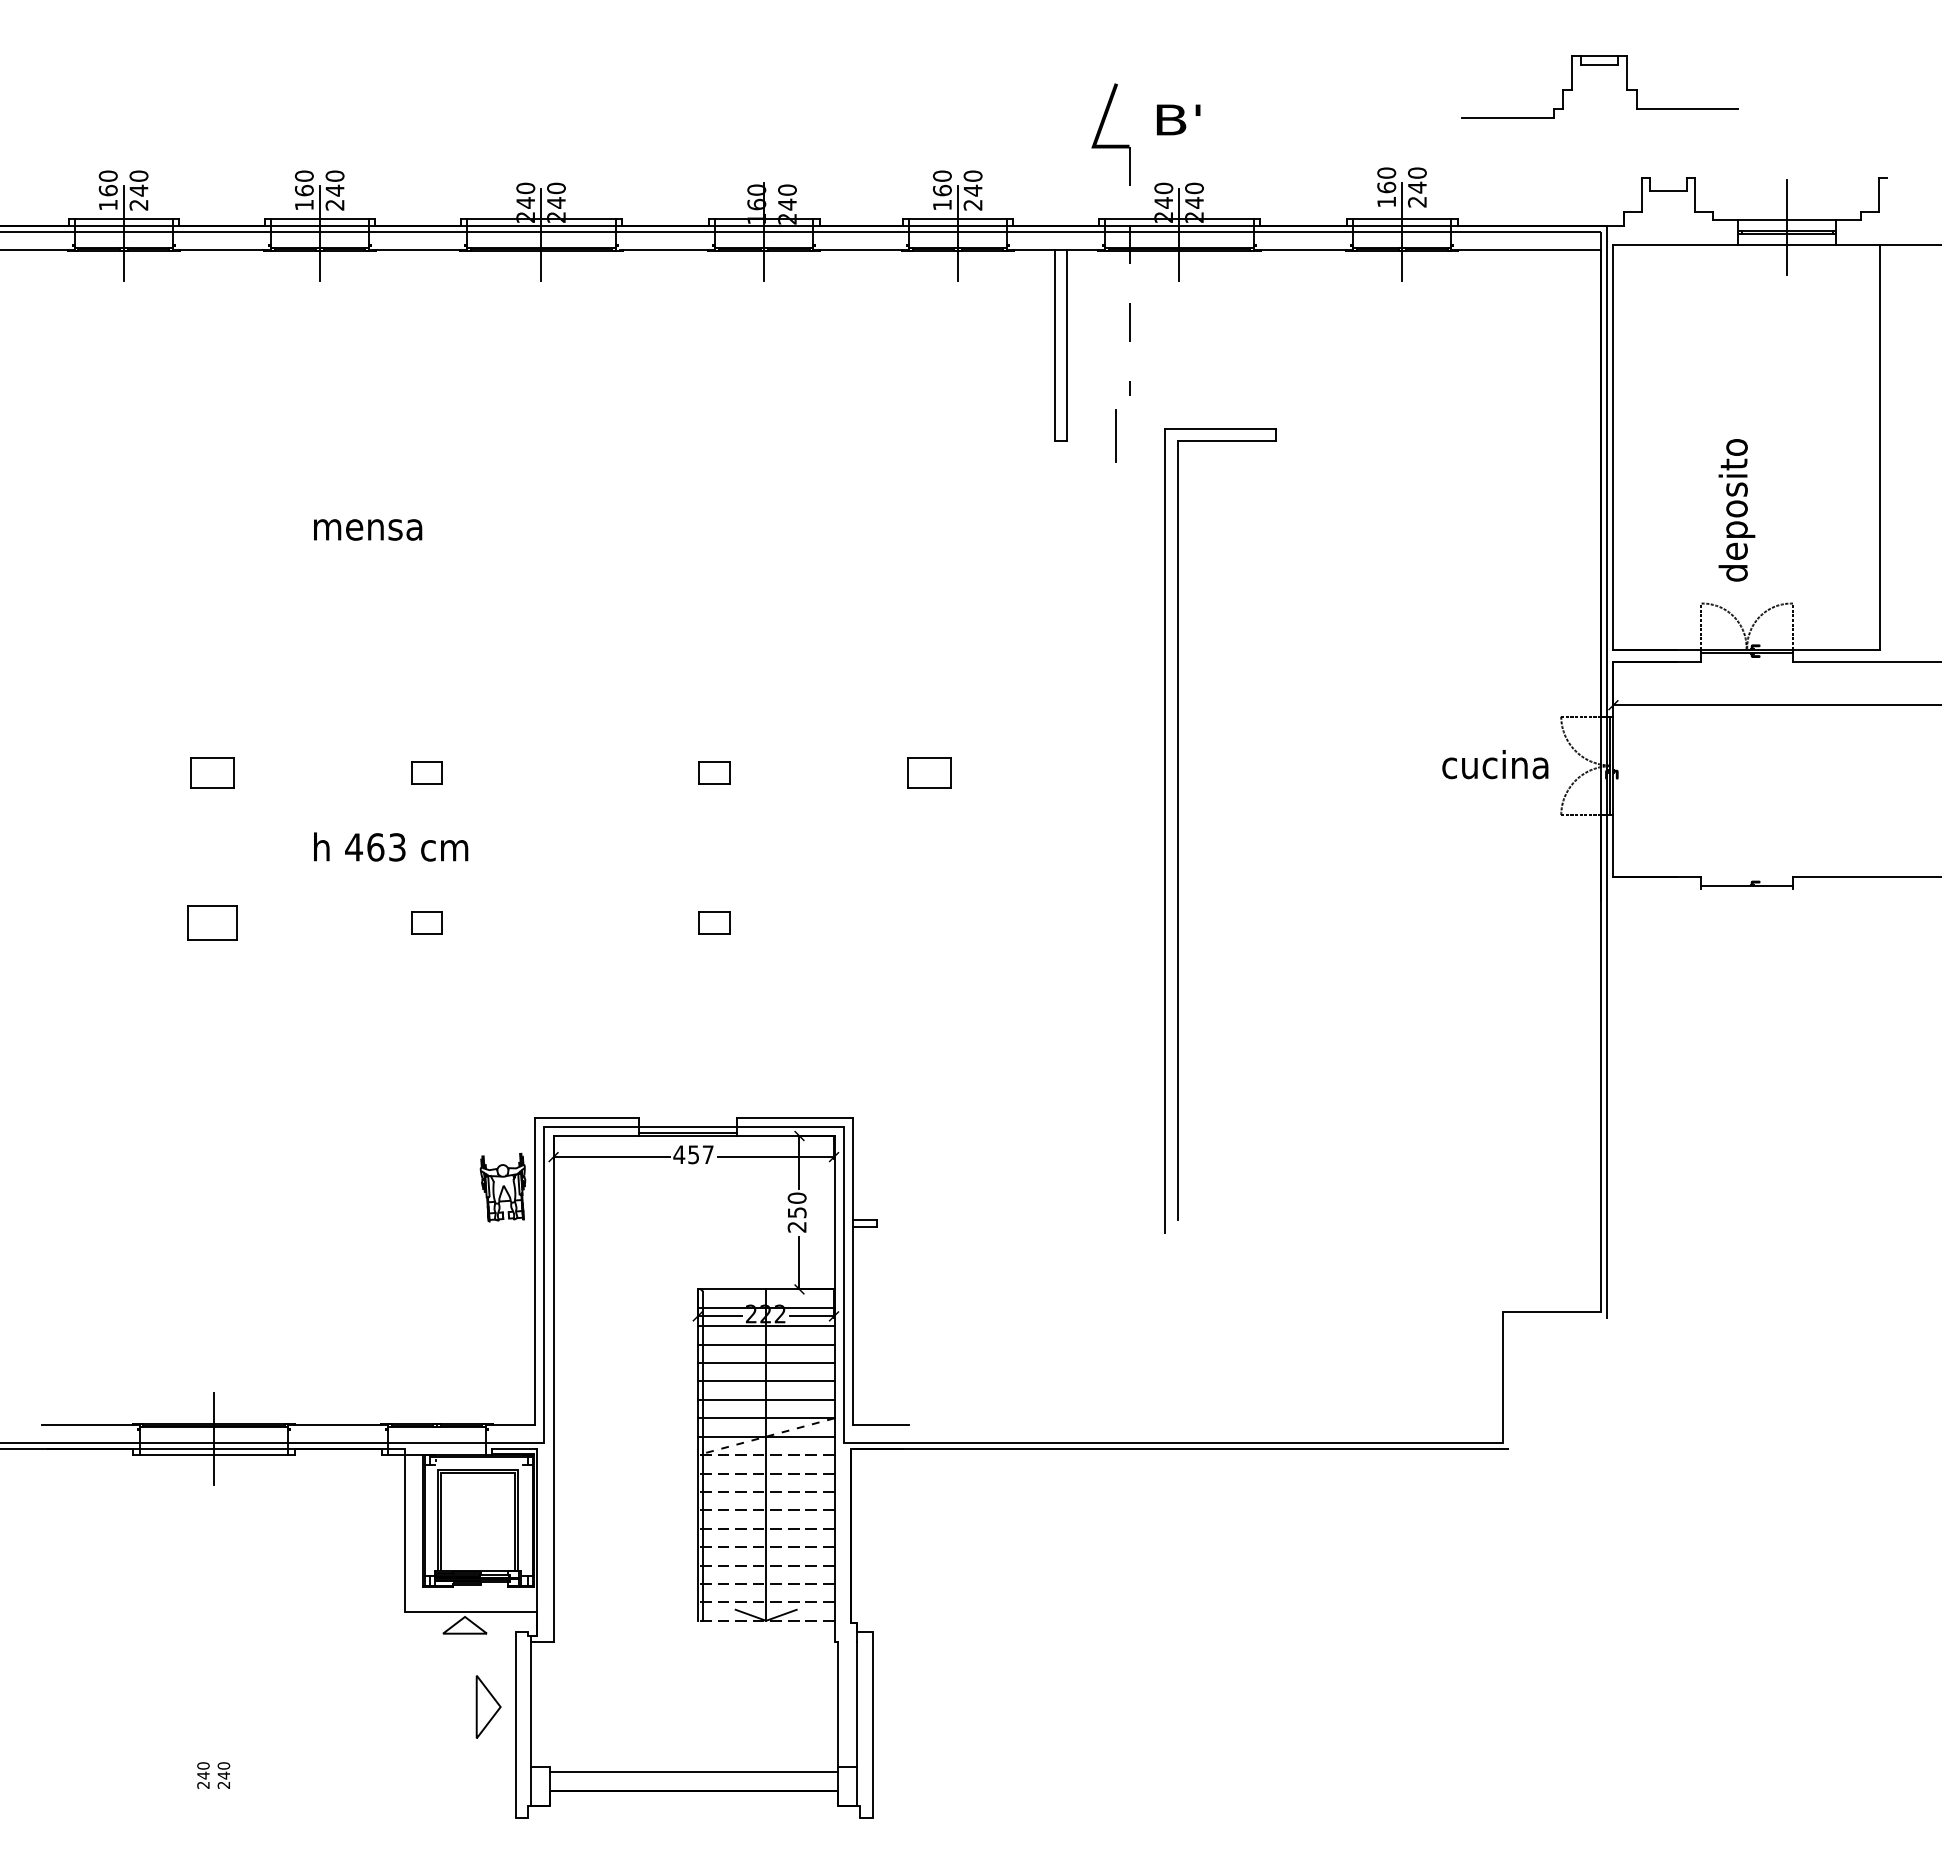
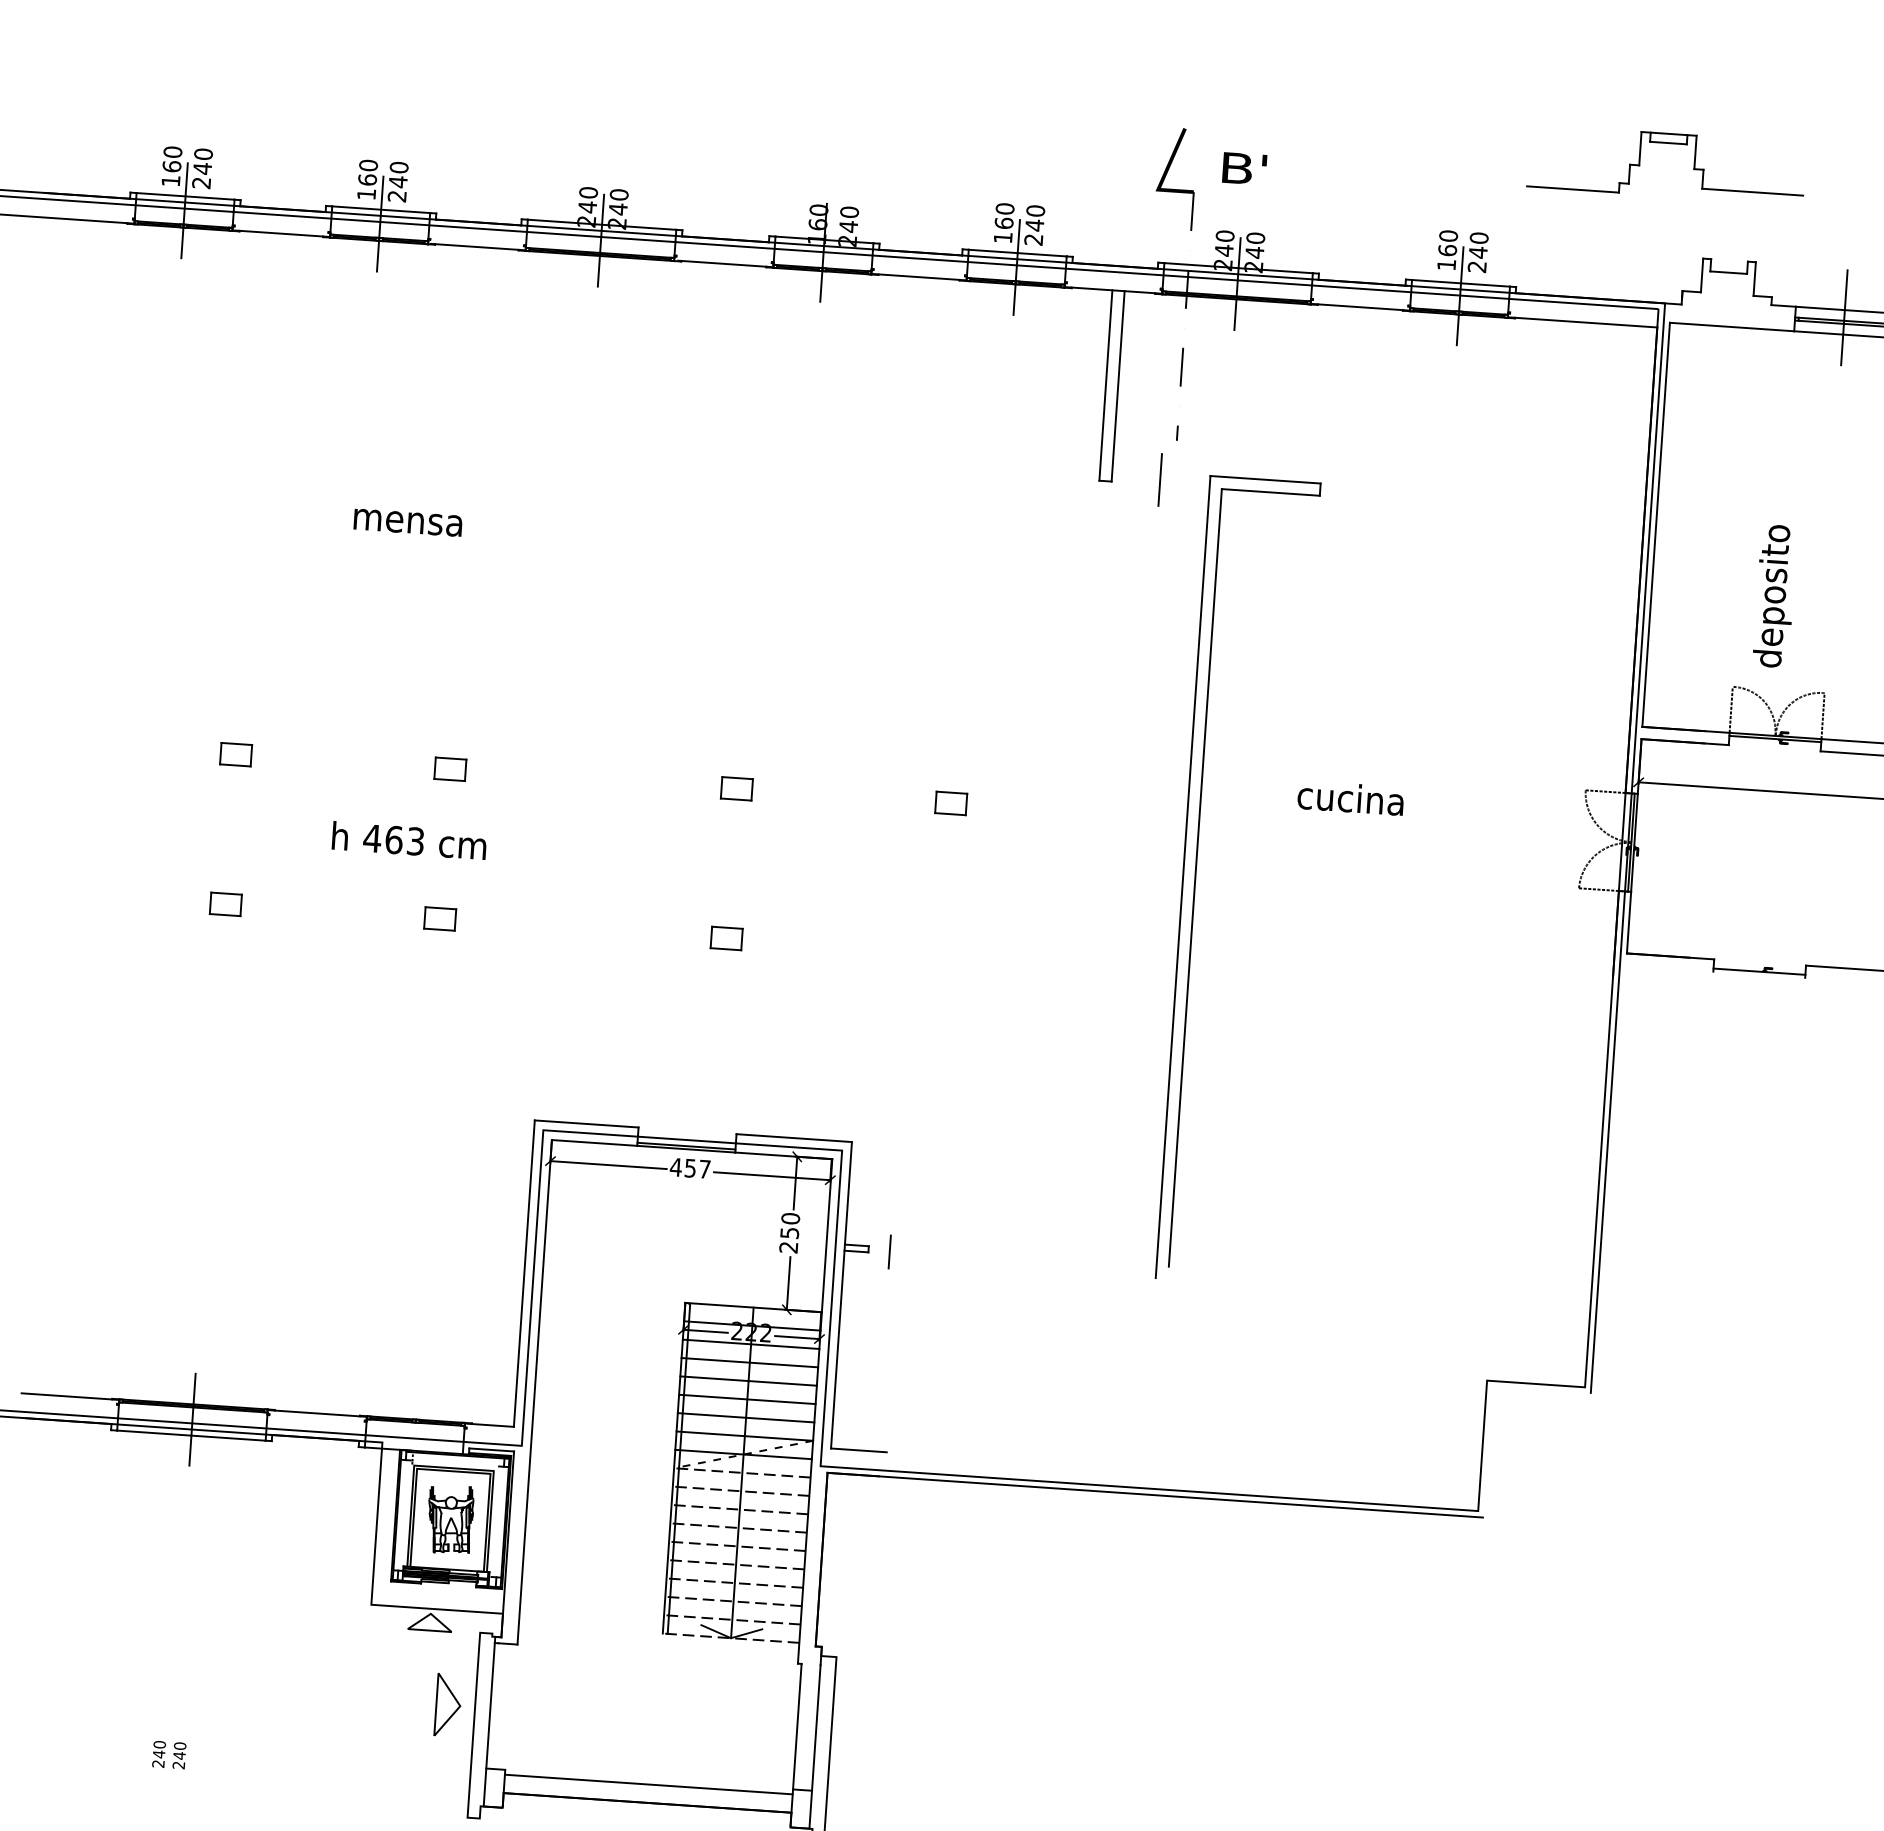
text: (1495, 764) -> (1350, 798), moved
part: (212, 772) -> (236, 754), size x0.71
part: (928, 772) -> (950, 802), size x0.71
part: (212, 922) -> (226, 903), size x0.62
part: (502, 1187) -> (449, 1519), moved
line: (898, 1224) -> (890, 1251), added

